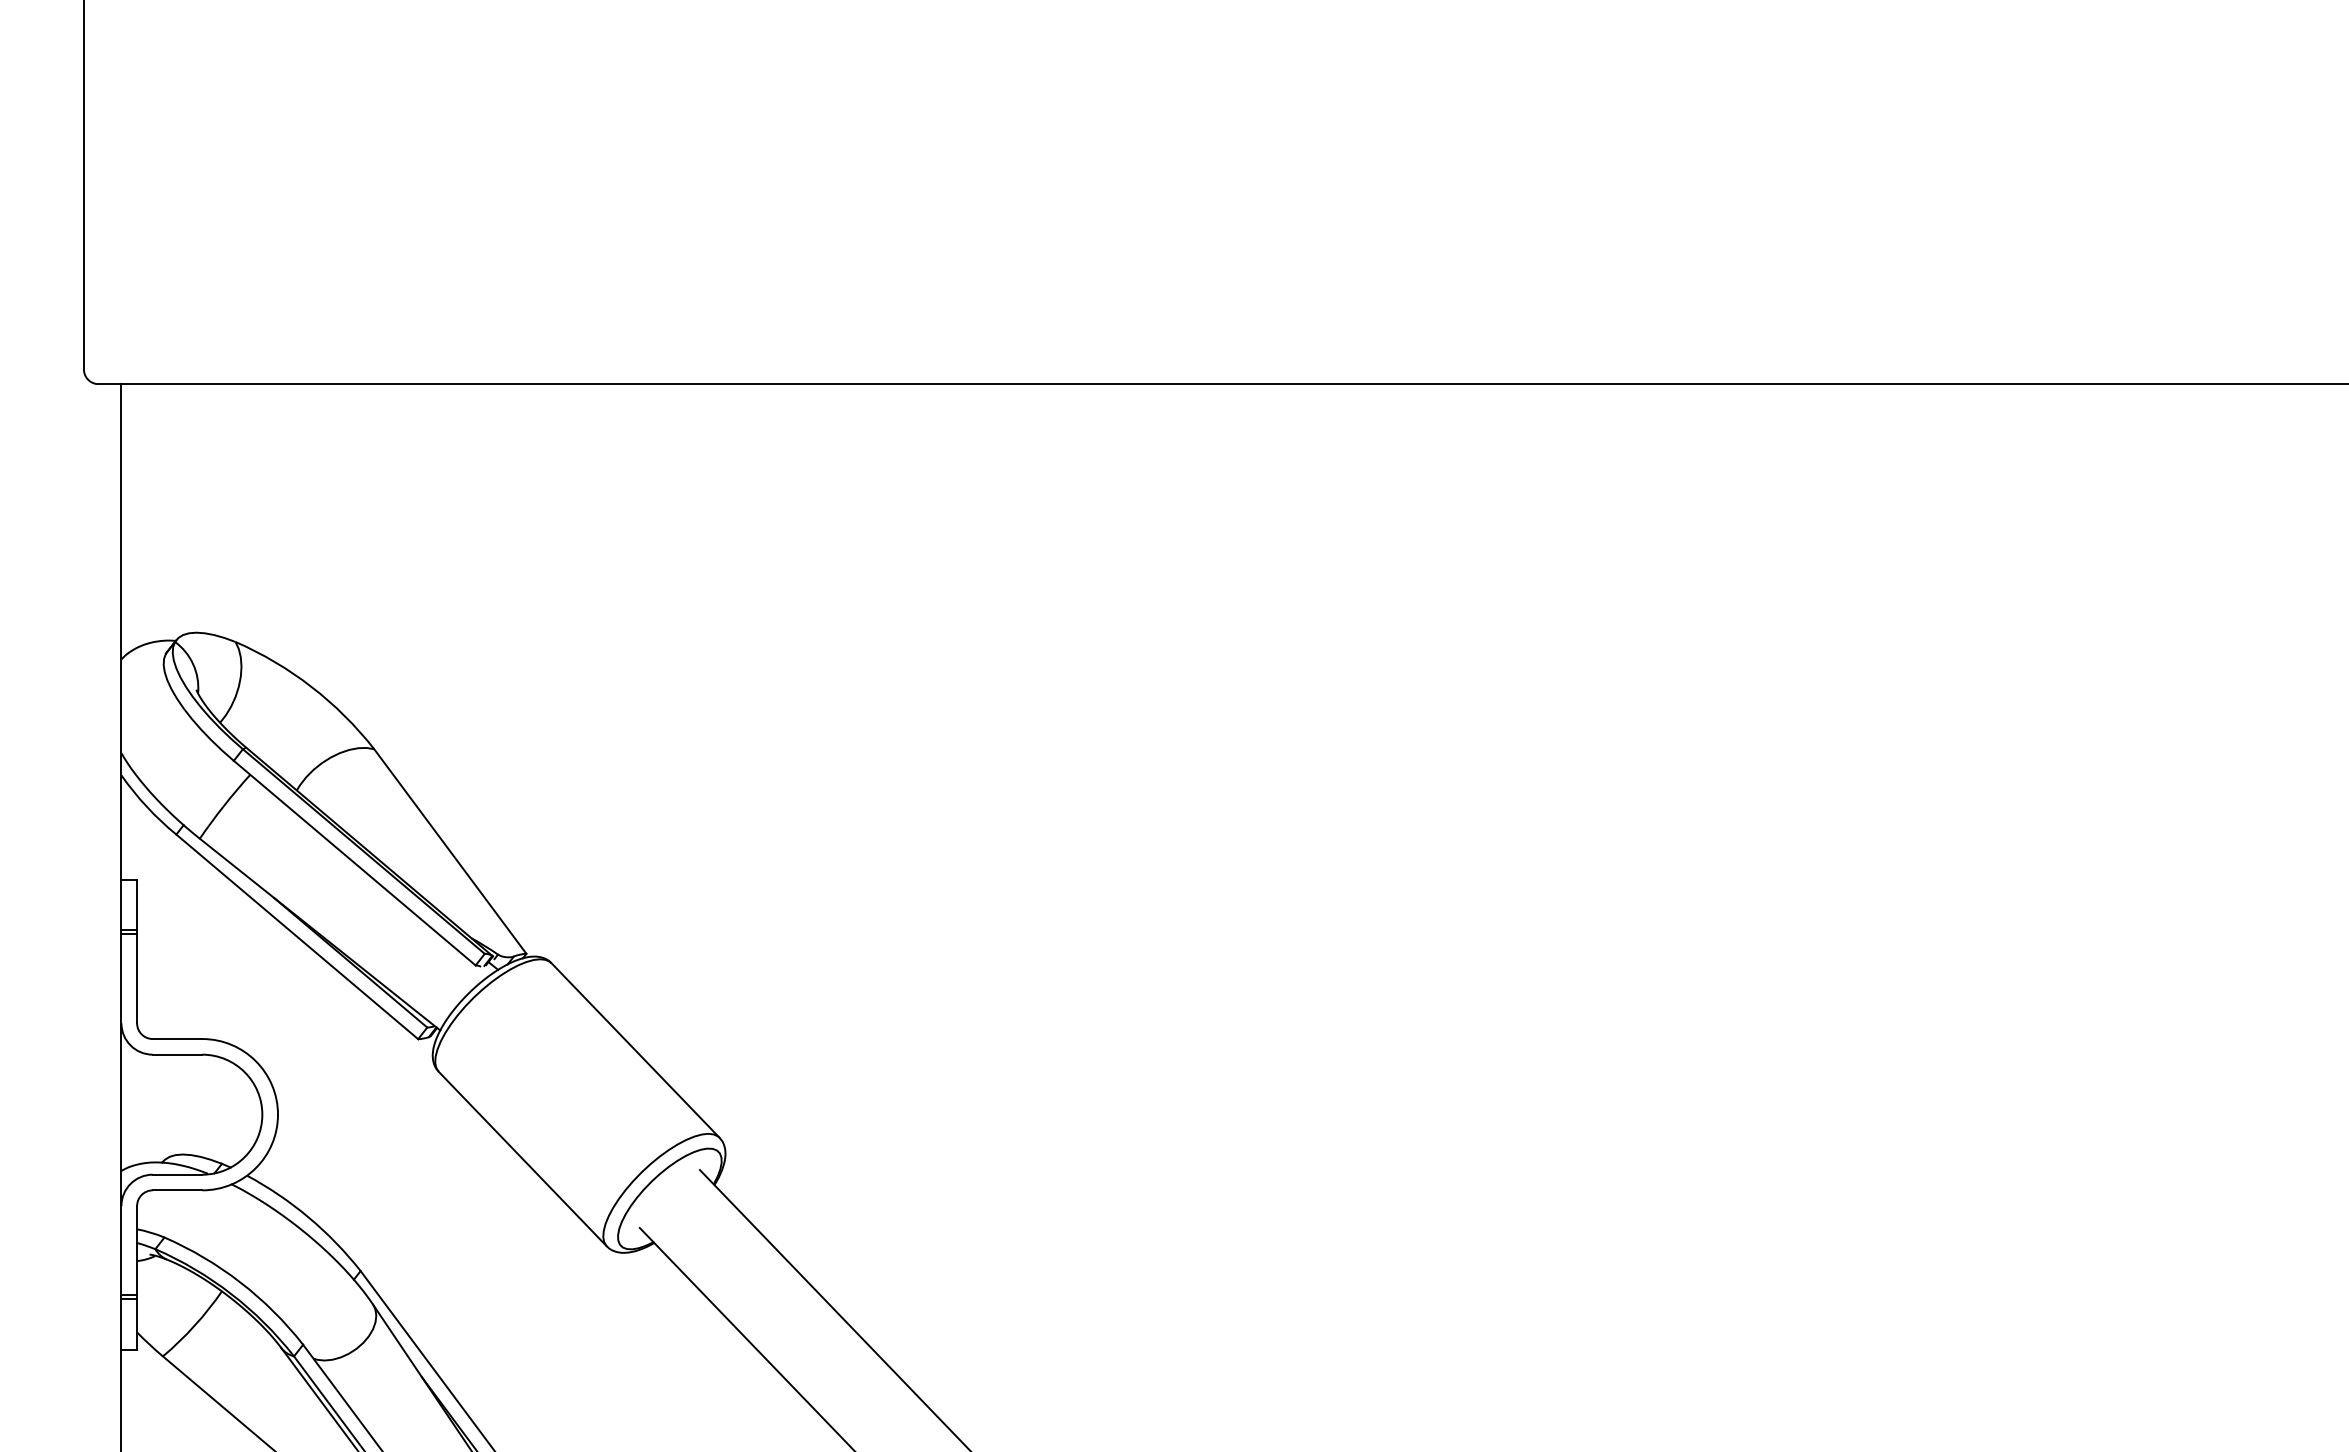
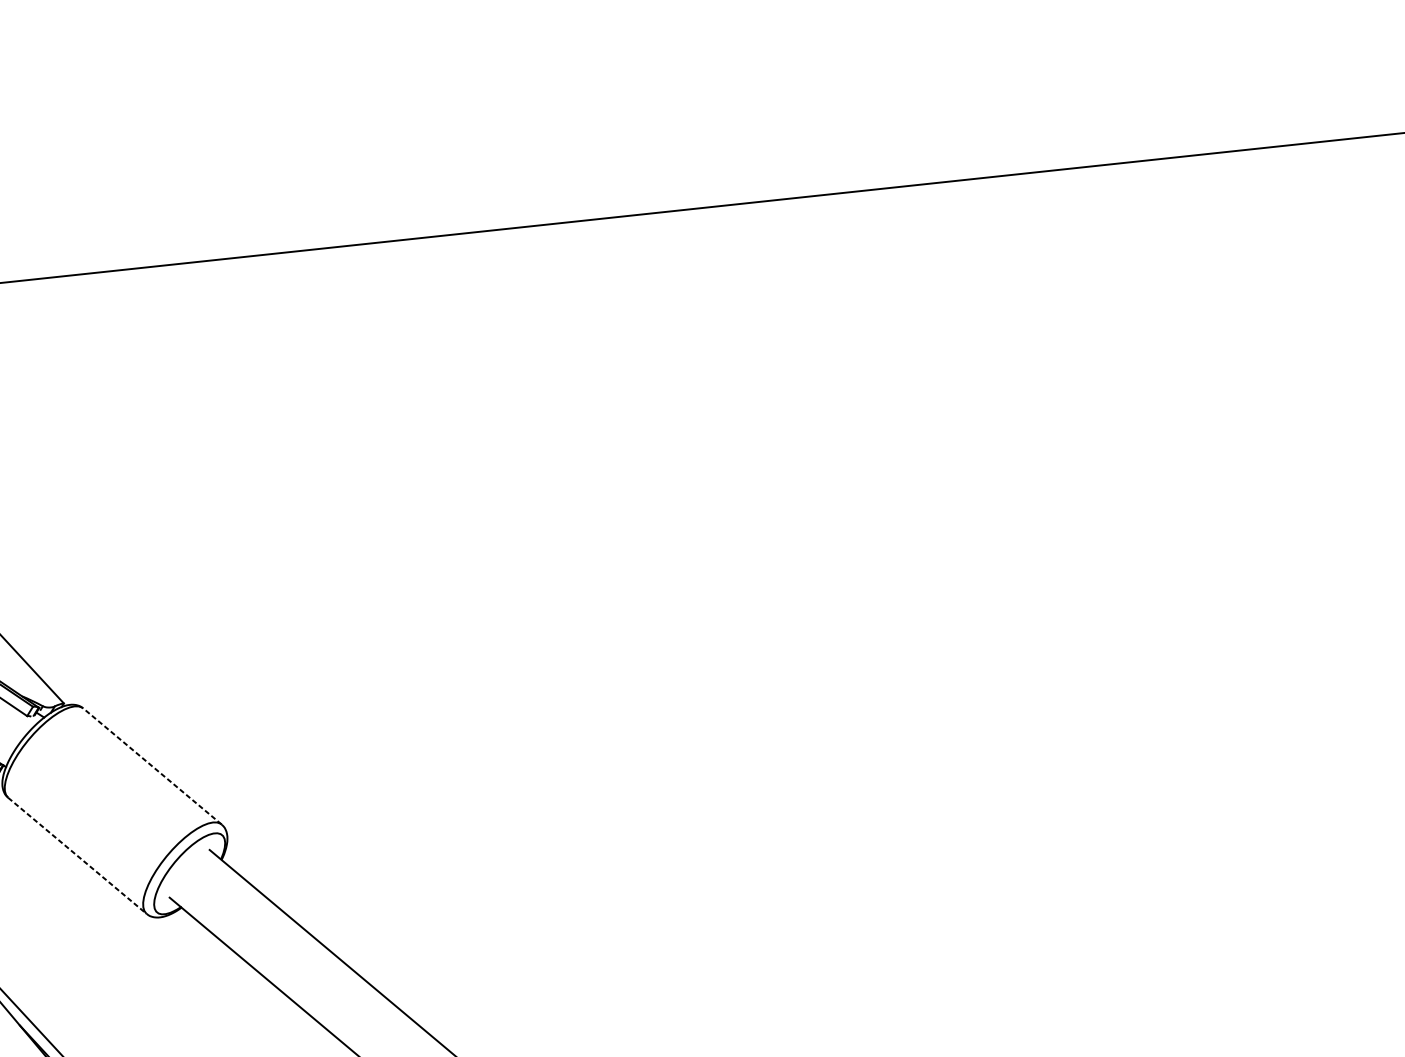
line: (635, 1050) -> (152, 766), solid -> dashed
line: (523, 1159) -> (78, 856), solid -> dashed

